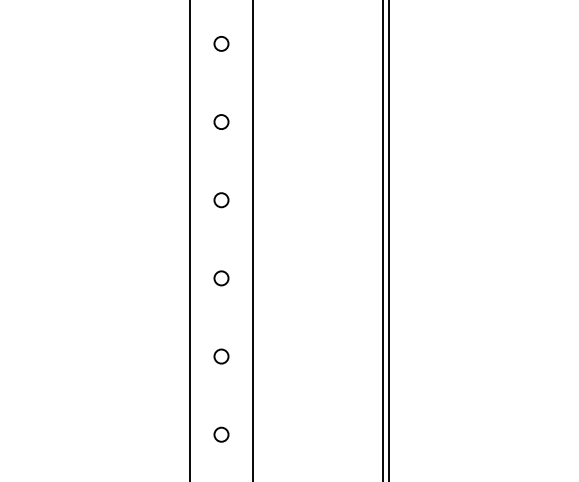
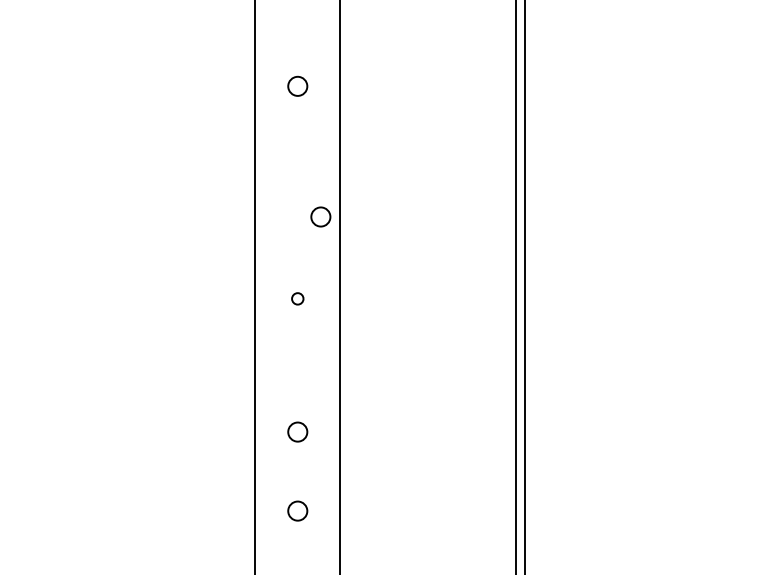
circle: (221, 121) -> (320, 216), moved
circle: (221, 200) -> (297, 299), size x0.6
circle: (221, 278) -> (297, 432), moved

